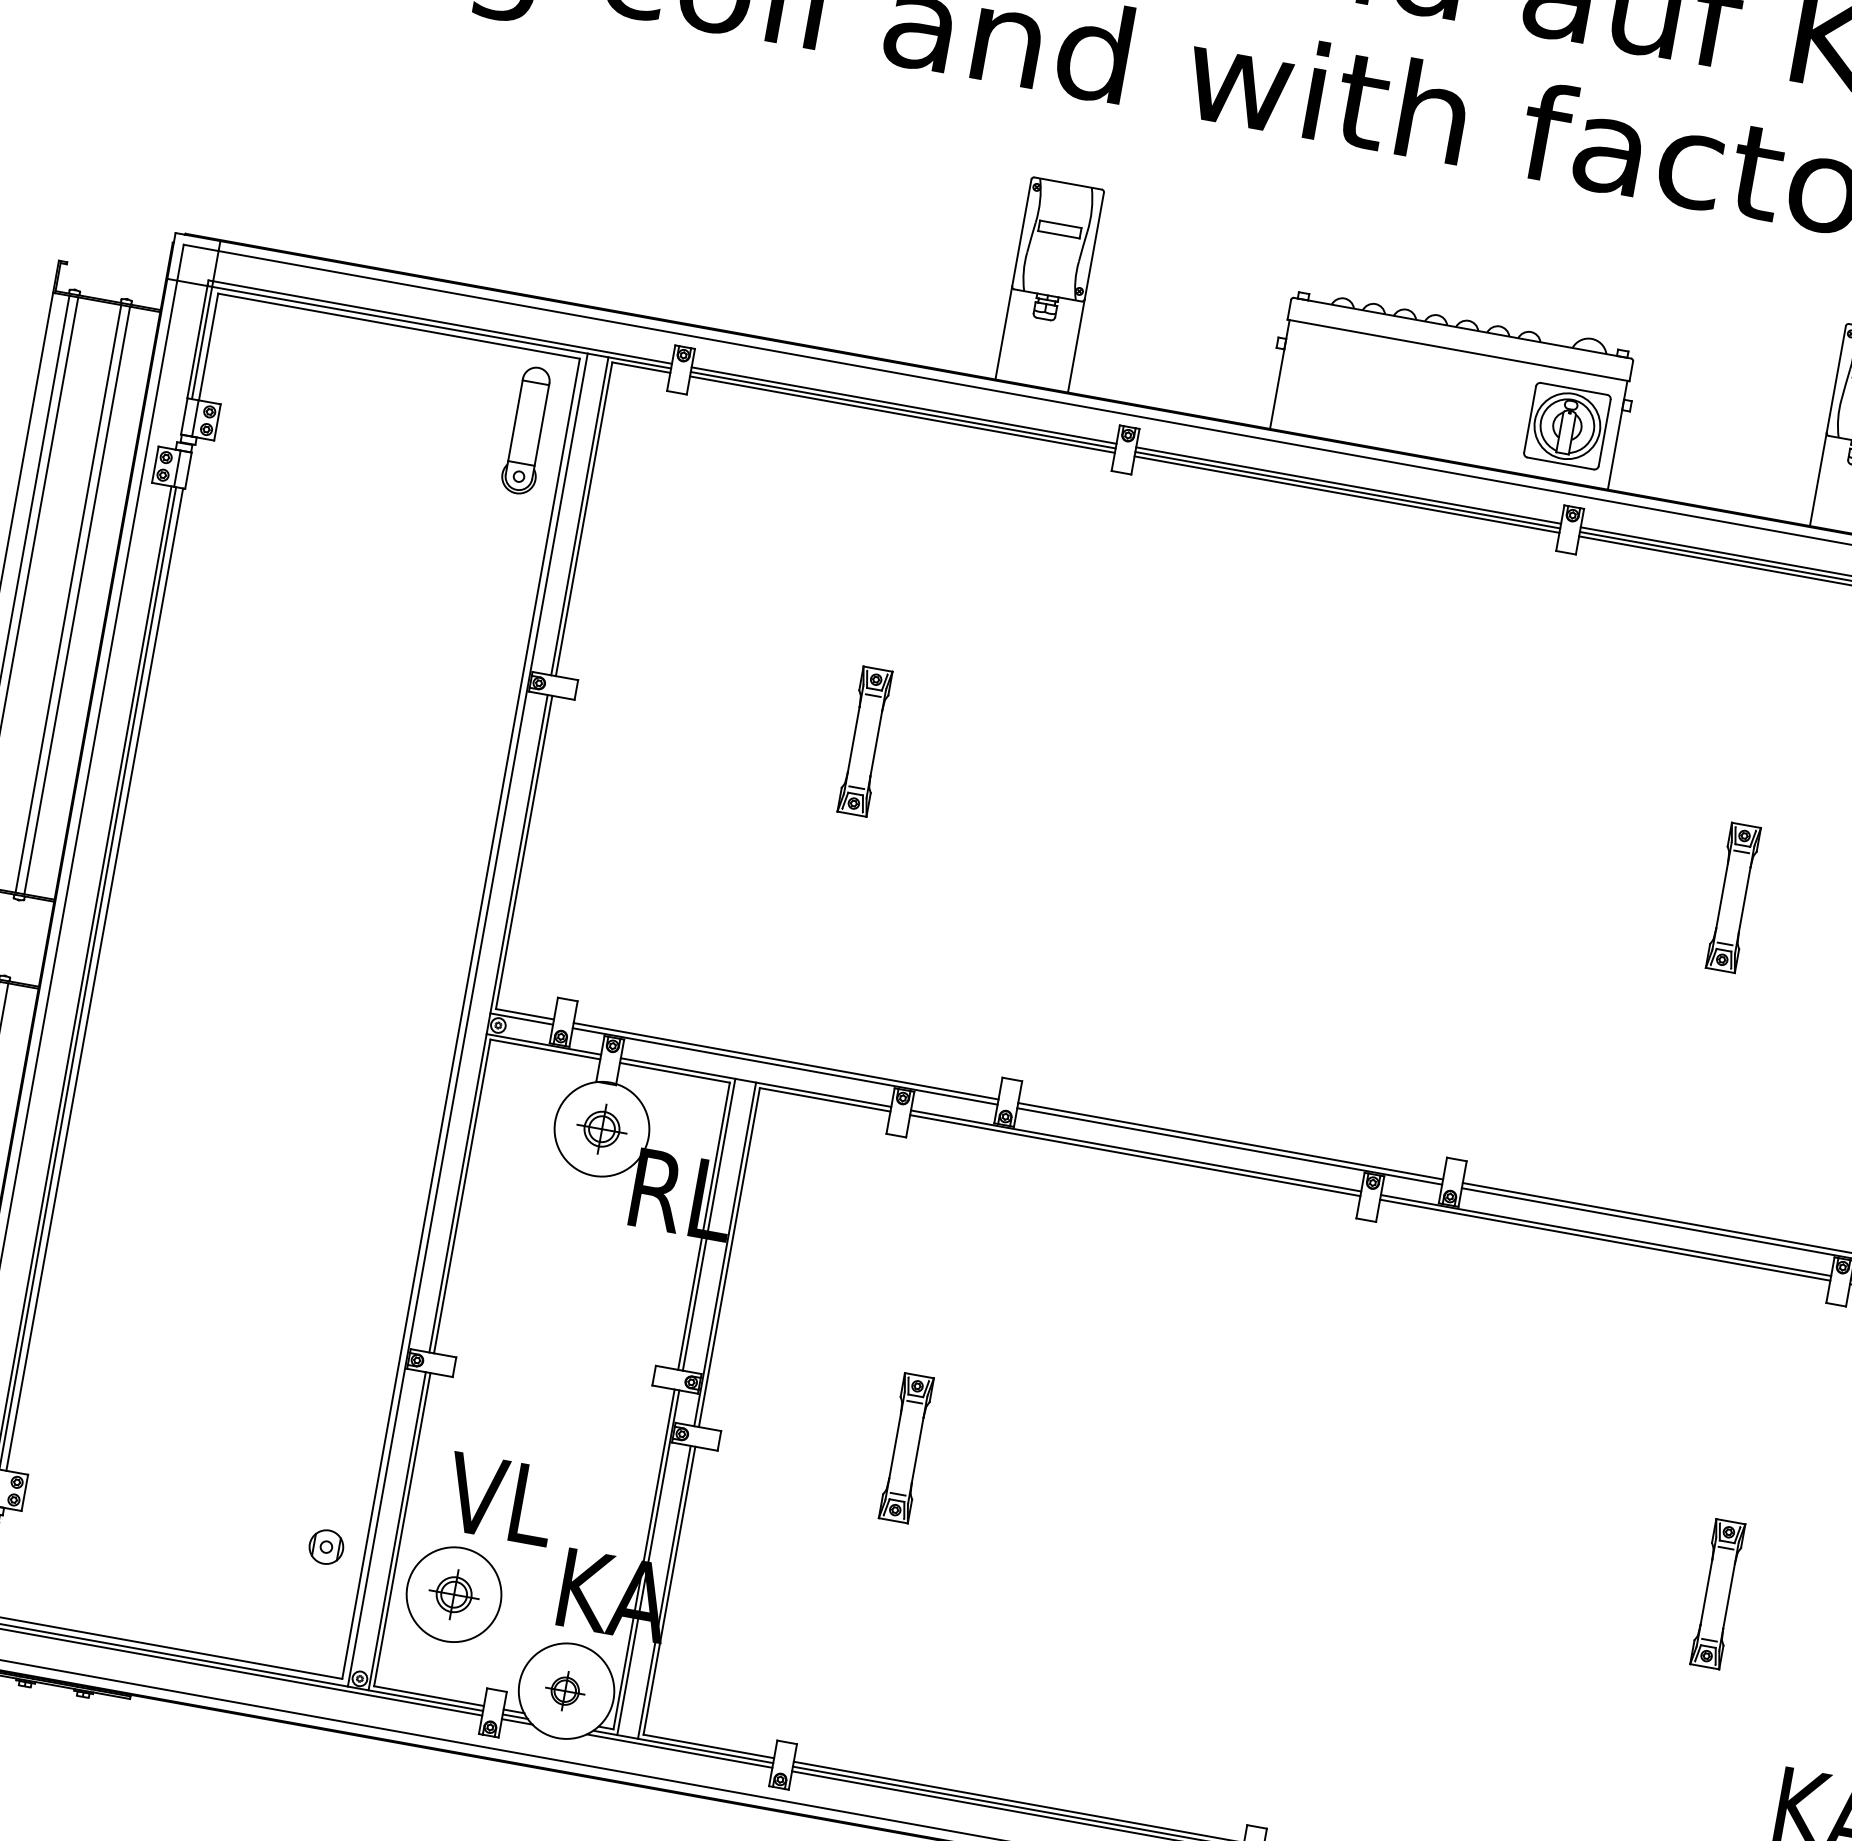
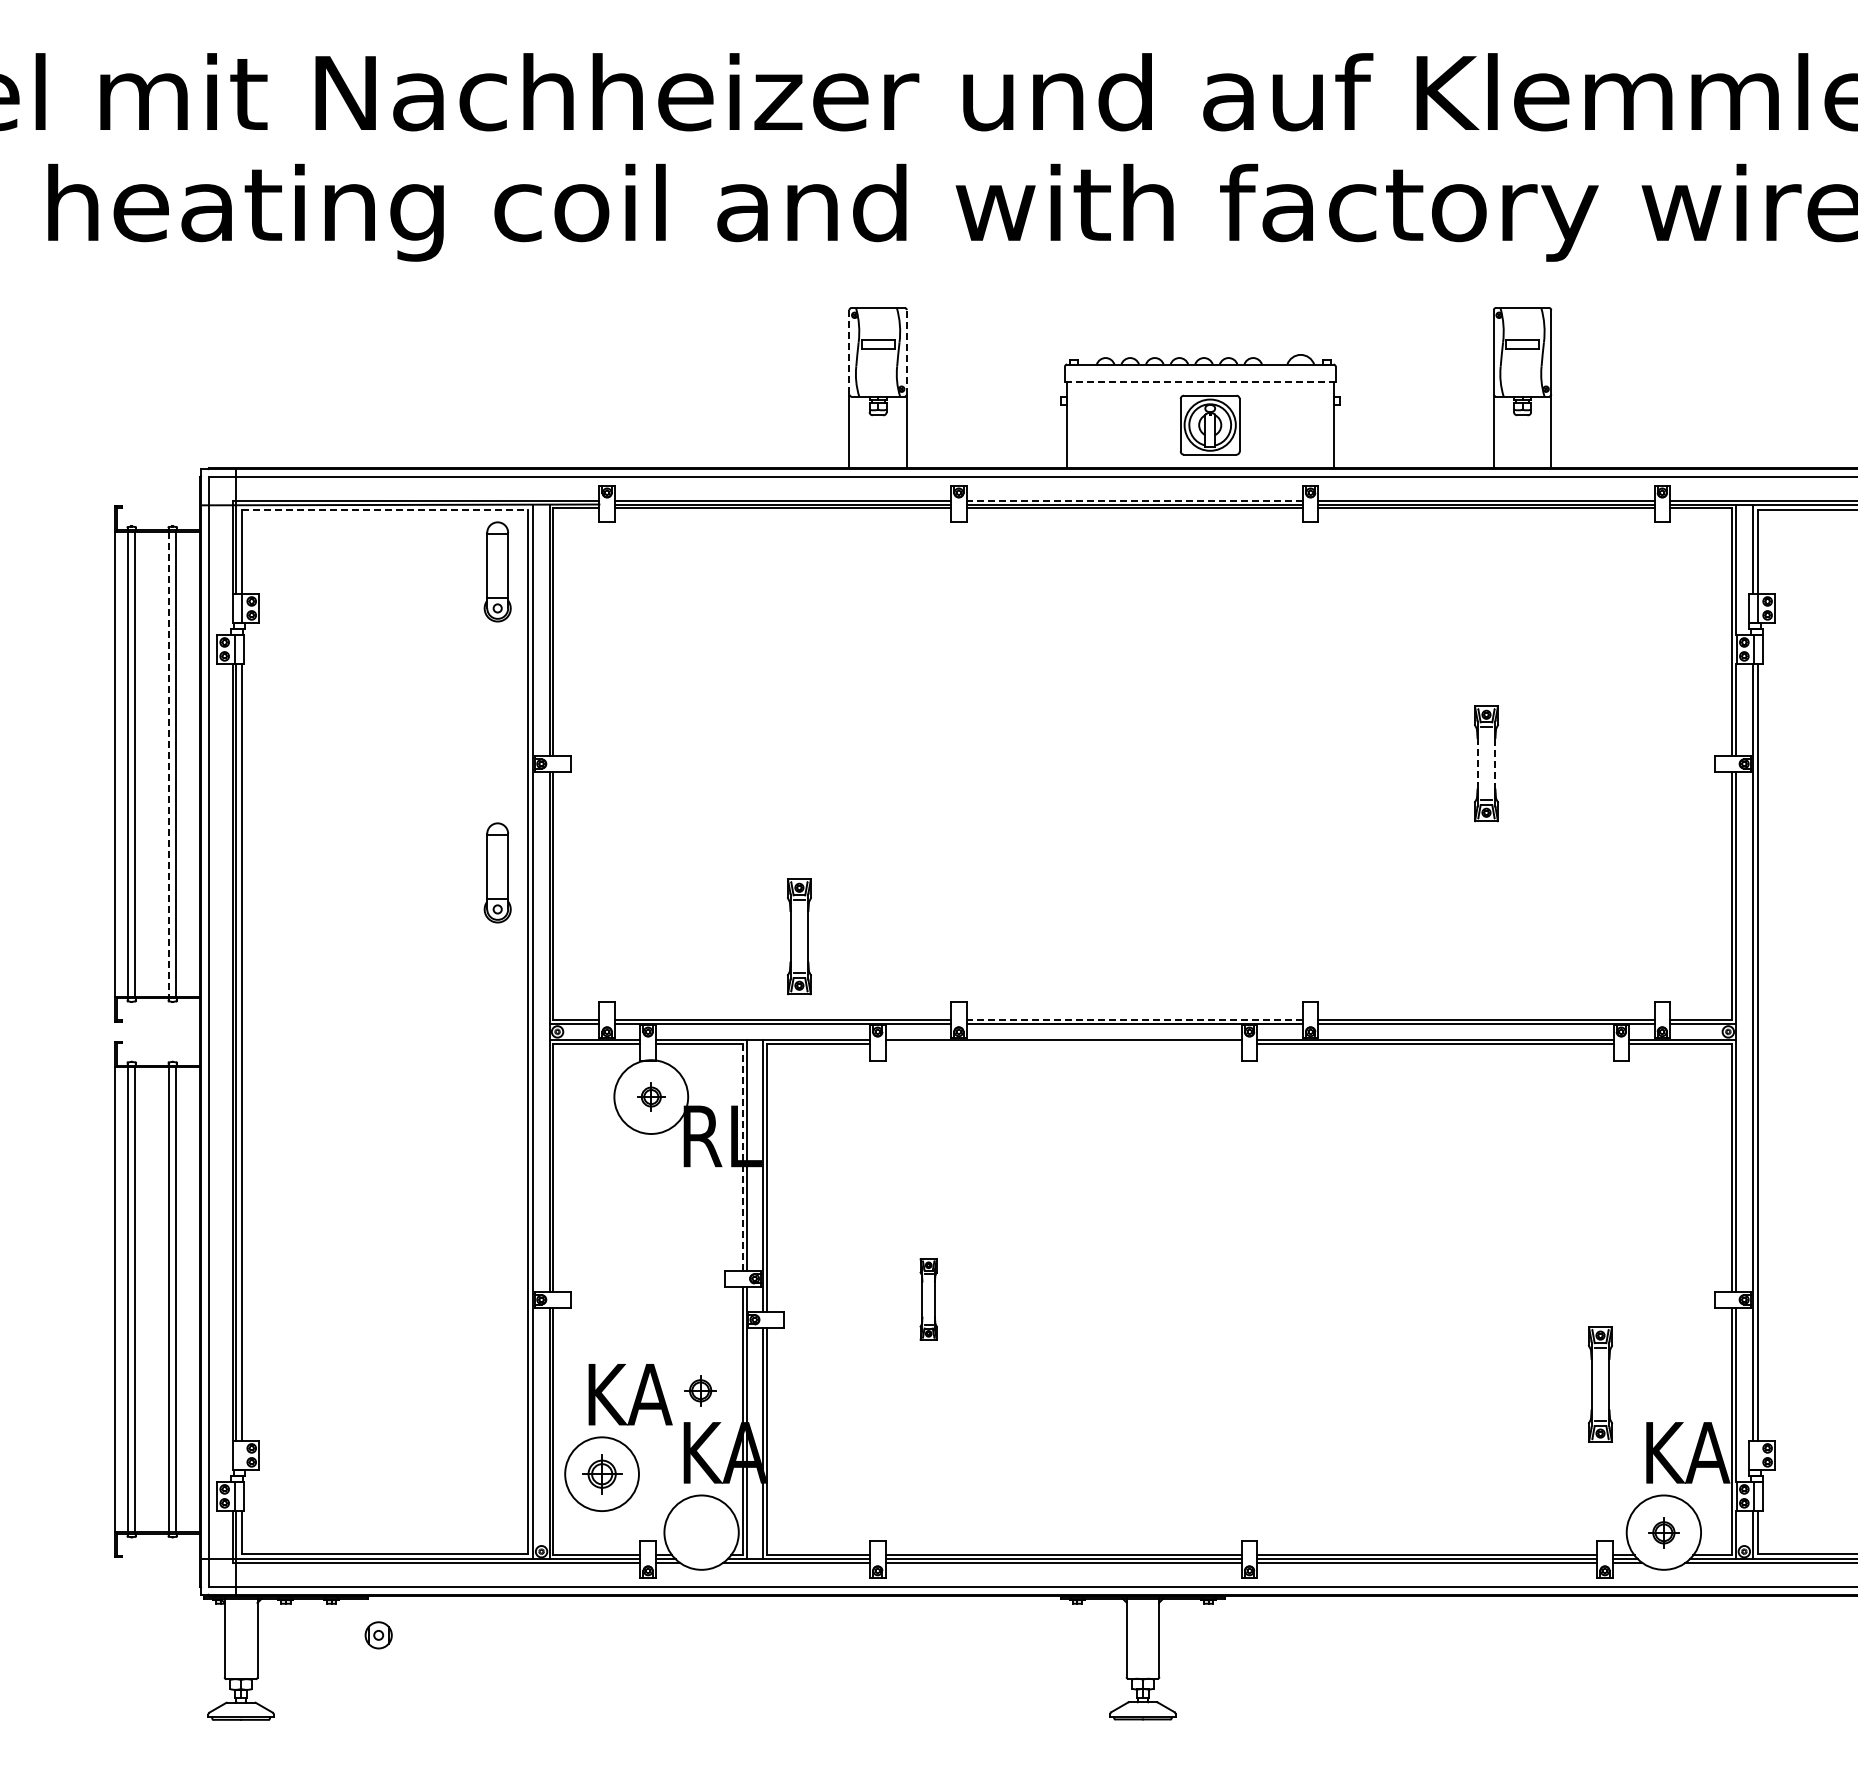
line: (1021, 233) -> (849, 352), solid -> dashed
line: (1094, 244) -> (906, 351), solid -> dashed
line: (399, 326) -> (385, 509), solid -> dashed
line: (1457, 350) -> (1199, 382), solid -> dashed
part: (1566, 425) -> (1209, 424), moved
line: (1348, 485) -> (1134, 500), solid -> dashed
line: (68, 599) -> (169, 764), solid -> dashed
part: (863, 741) -> (798, 936), moved
part: (458, 810) -> (497, 872), added
line: (1722, 895) -> (1477, 763), solid -> dashed
line: (1744, 899) -> (1495, 763), solid -> dashed
part: (602, 1128) -> (651, 1096), size x0.7
line: (1230, 1141) -> (1134, 1019), solid -> dashed
line: (1135, 1155) -> (1063, 1043), removed
line: (703, 1226) -> (742, 1157), solid -> dashed
part: (906, 1448) -> (928, 1299), size x0.7
text: (504, 1499) -> (627, 1394), VL -> KA
part: (326, 1547) -> (378, 1635), moved
part: (1717, 1594) -> (1600, 1384), moved
part: (565, 1690) -> (700, 1390), moved

